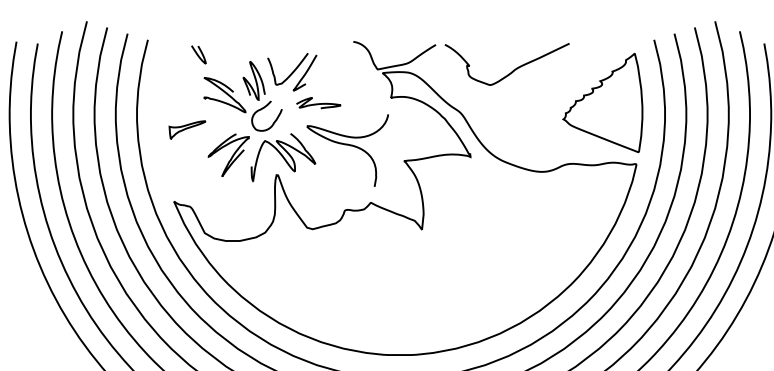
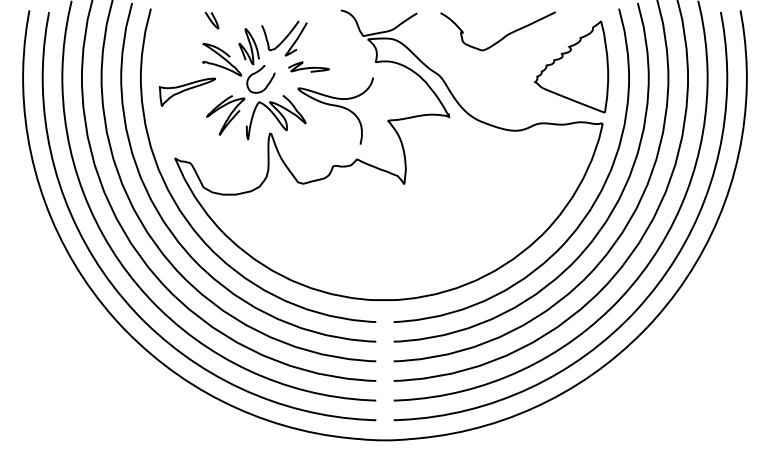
curve: (198, 54) -> (211, 20), moved
curve: (513, 69) -> (503, 36), moved
part: (187, 129) -> (187, 91), size x1.67

